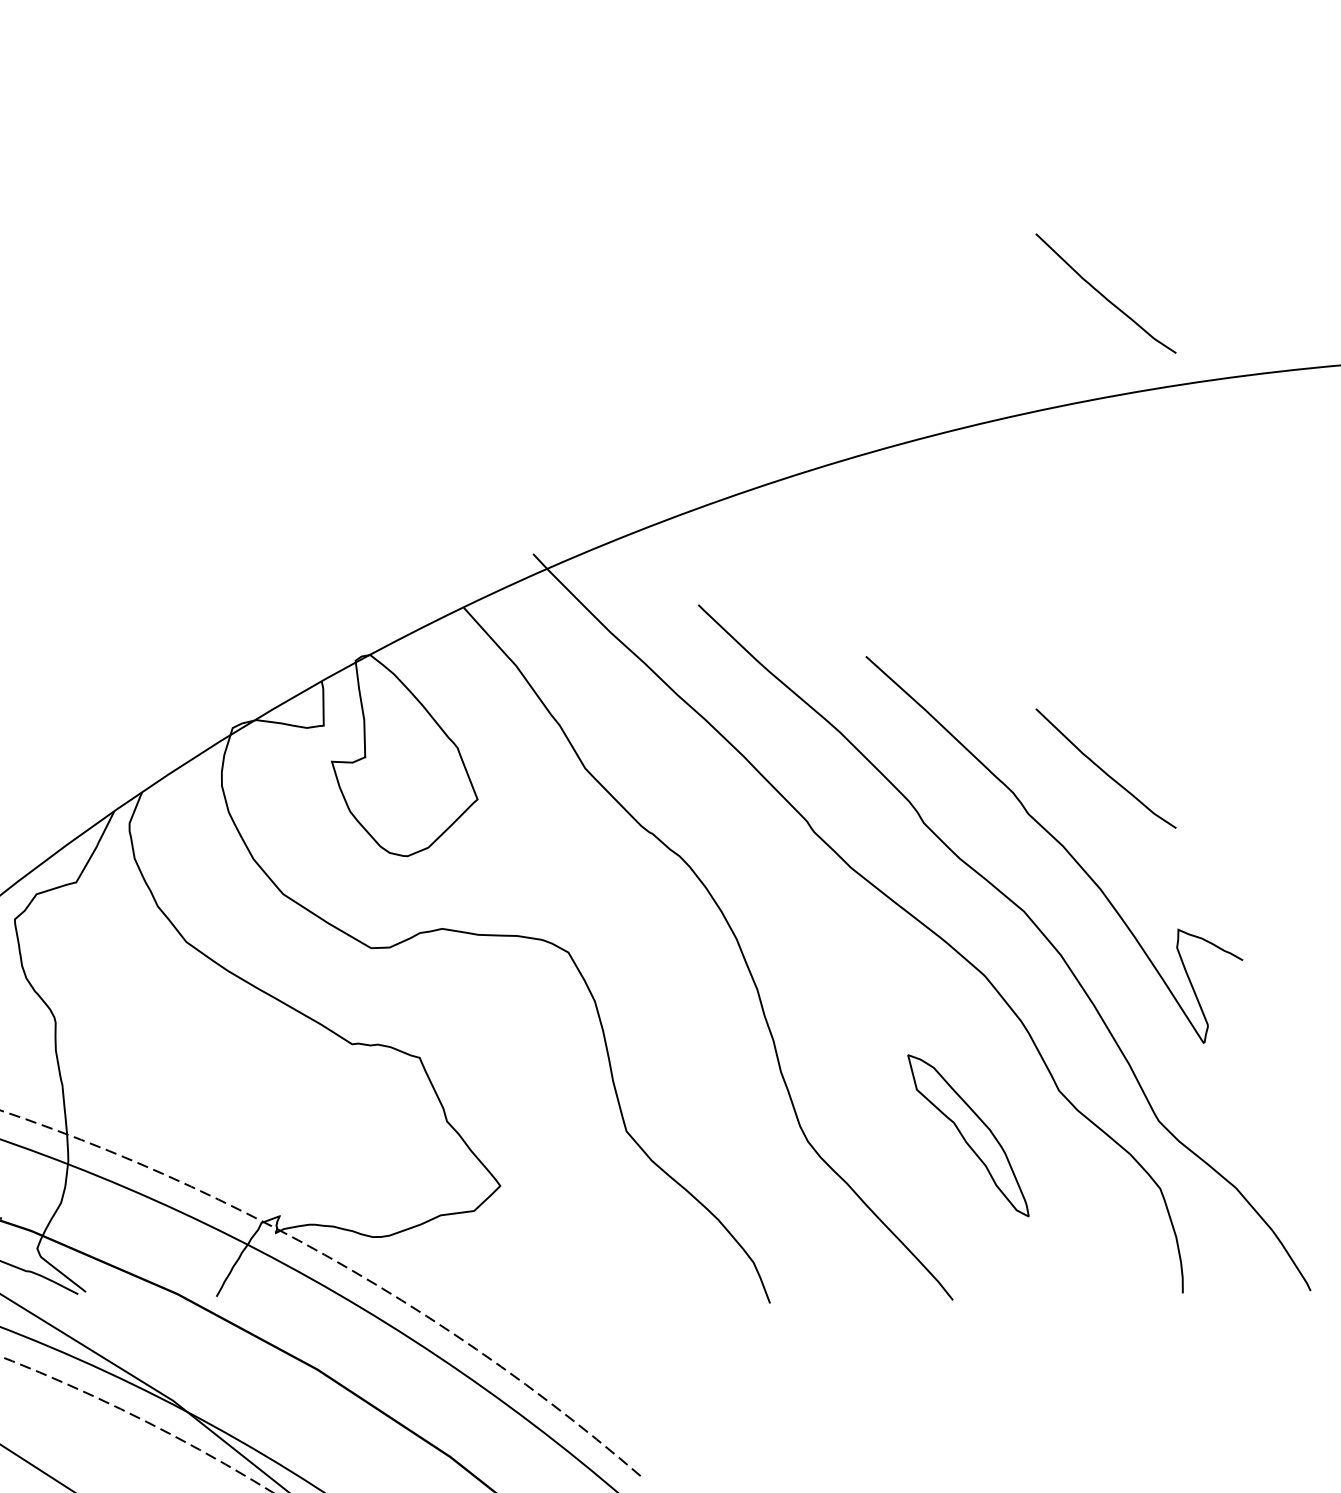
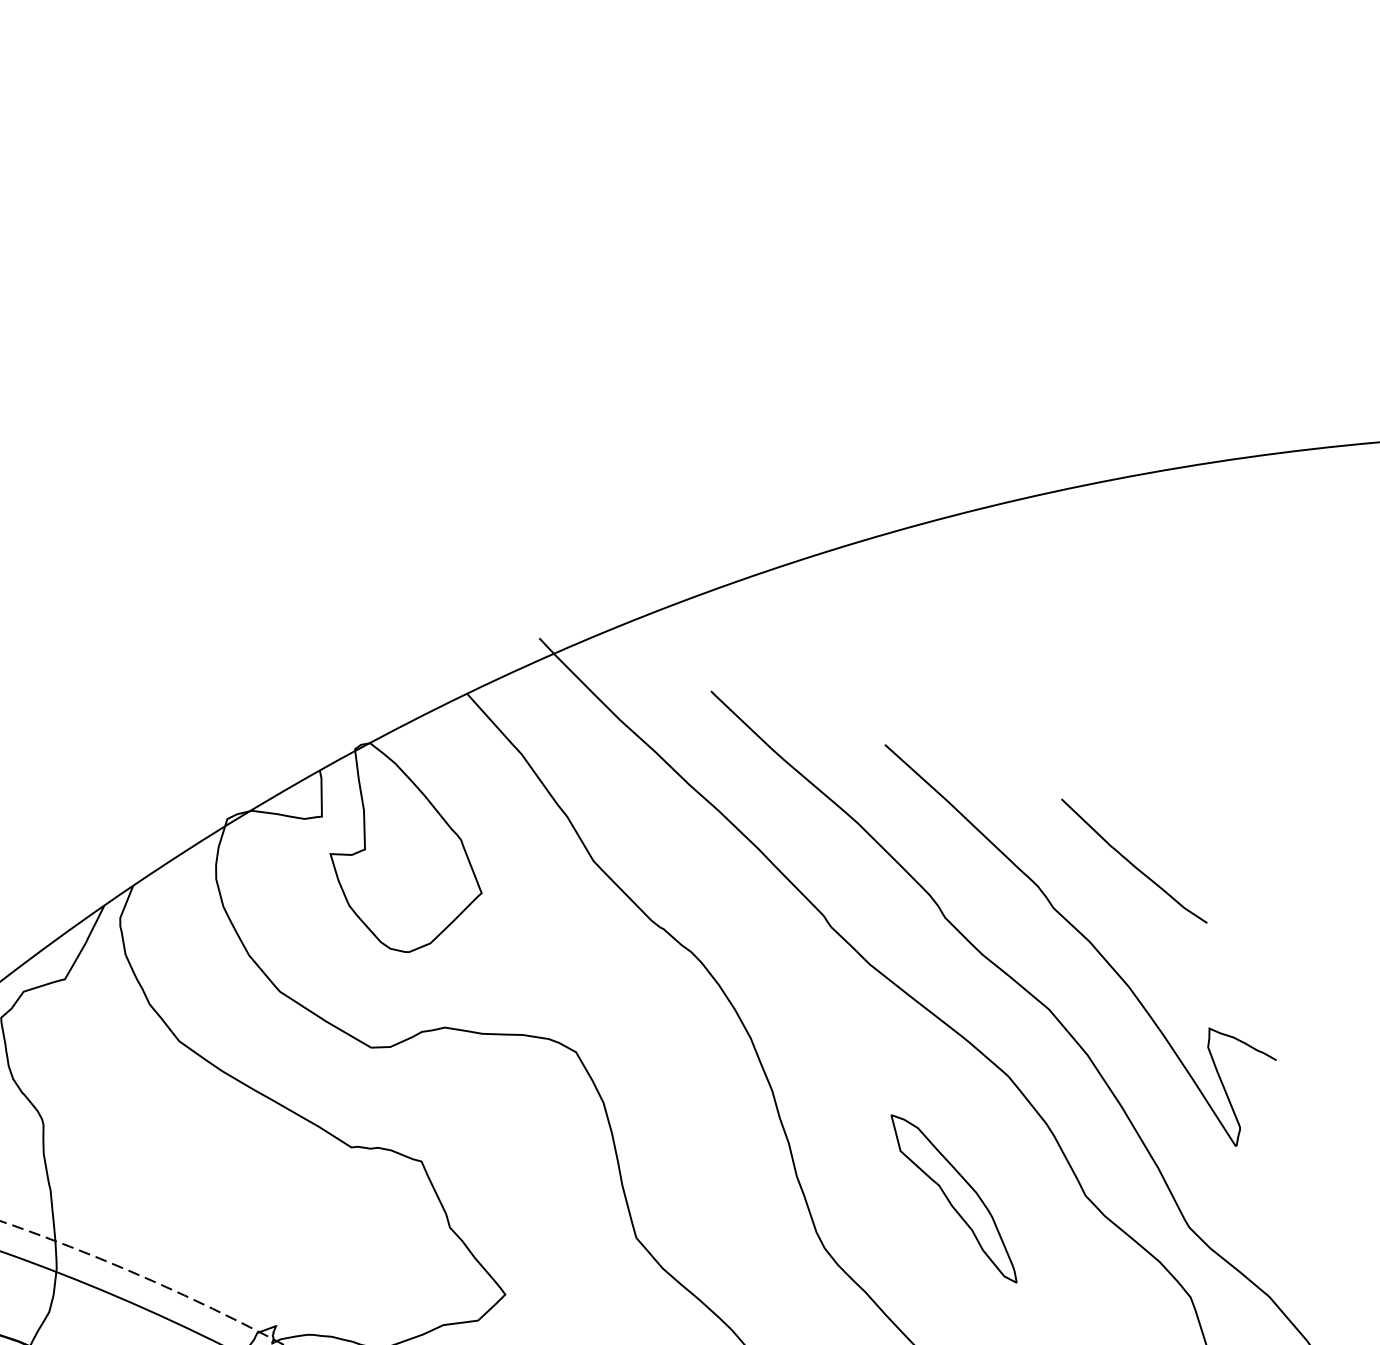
curve: (1104, 295) -> (1132, 369), removed
part: (968, 1135) -> (954, 1198), moved

